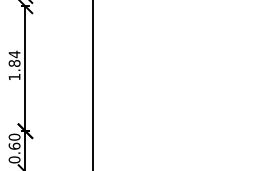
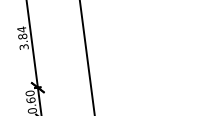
text: (14, 76) -> (24, 46), 1.84 -> 3.84

